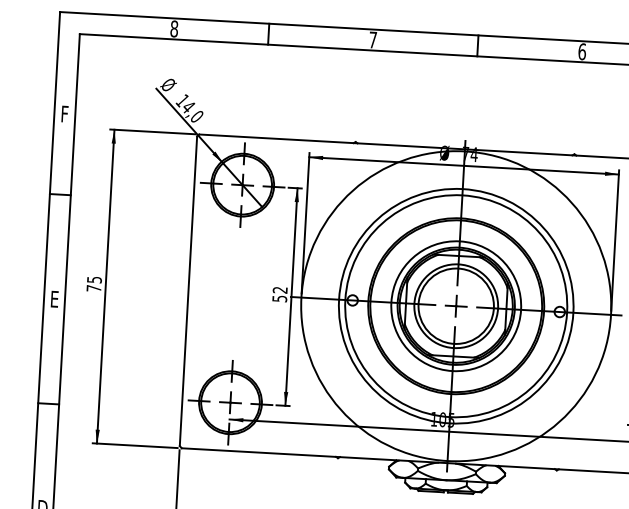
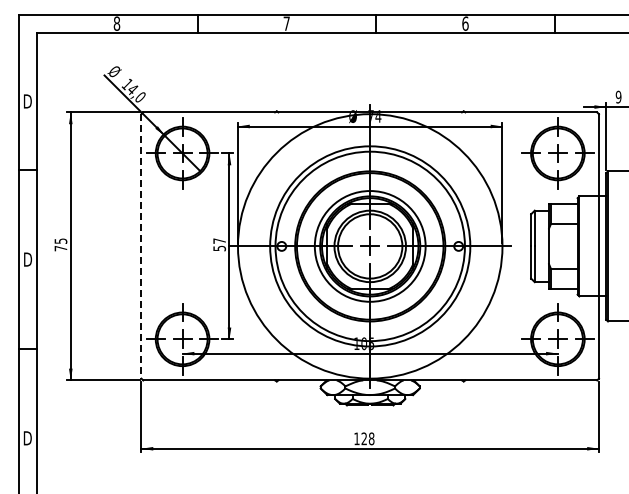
text: (64, 114) -> (27, 101), F -> D
text: (280, 289) -> (219, 240), 52 -> 57
line: (188, 291) -> (141, 246), solid -> dashed
text: (55, 299) -> (28, 259), E -> D

